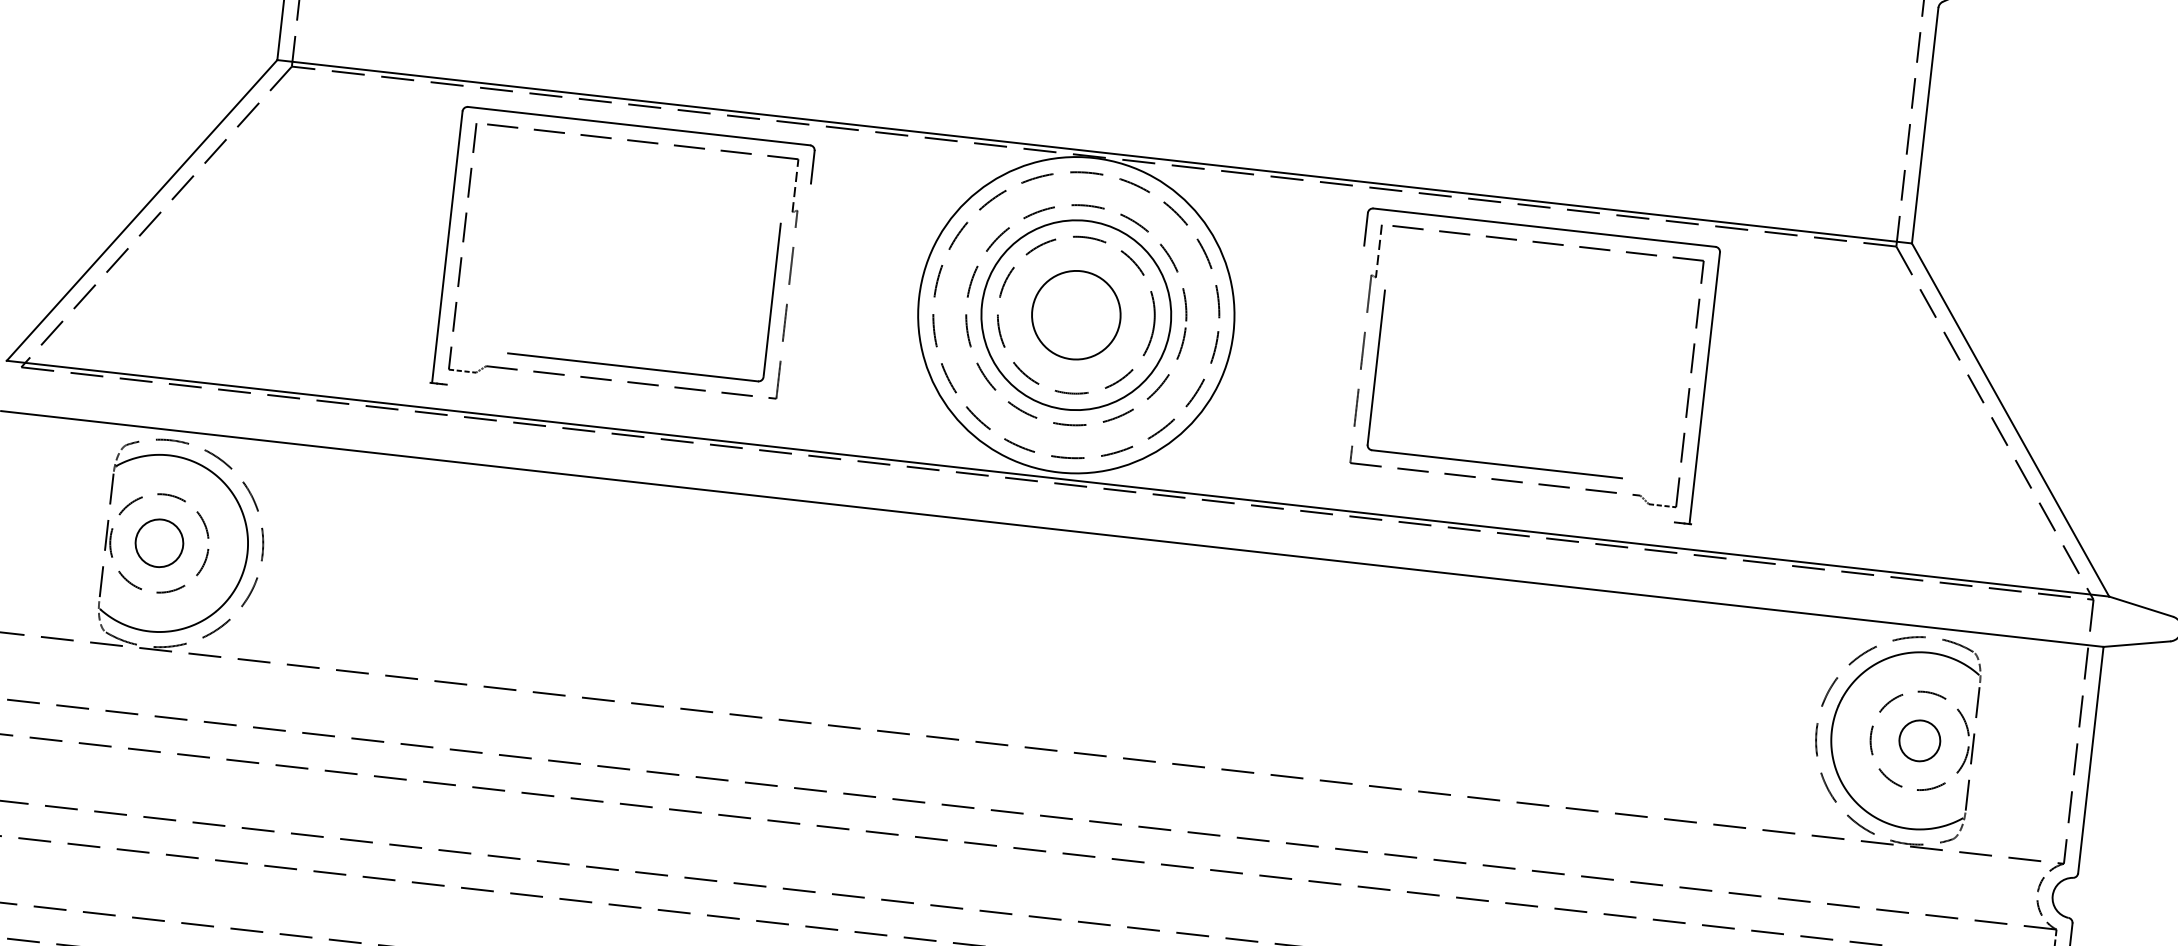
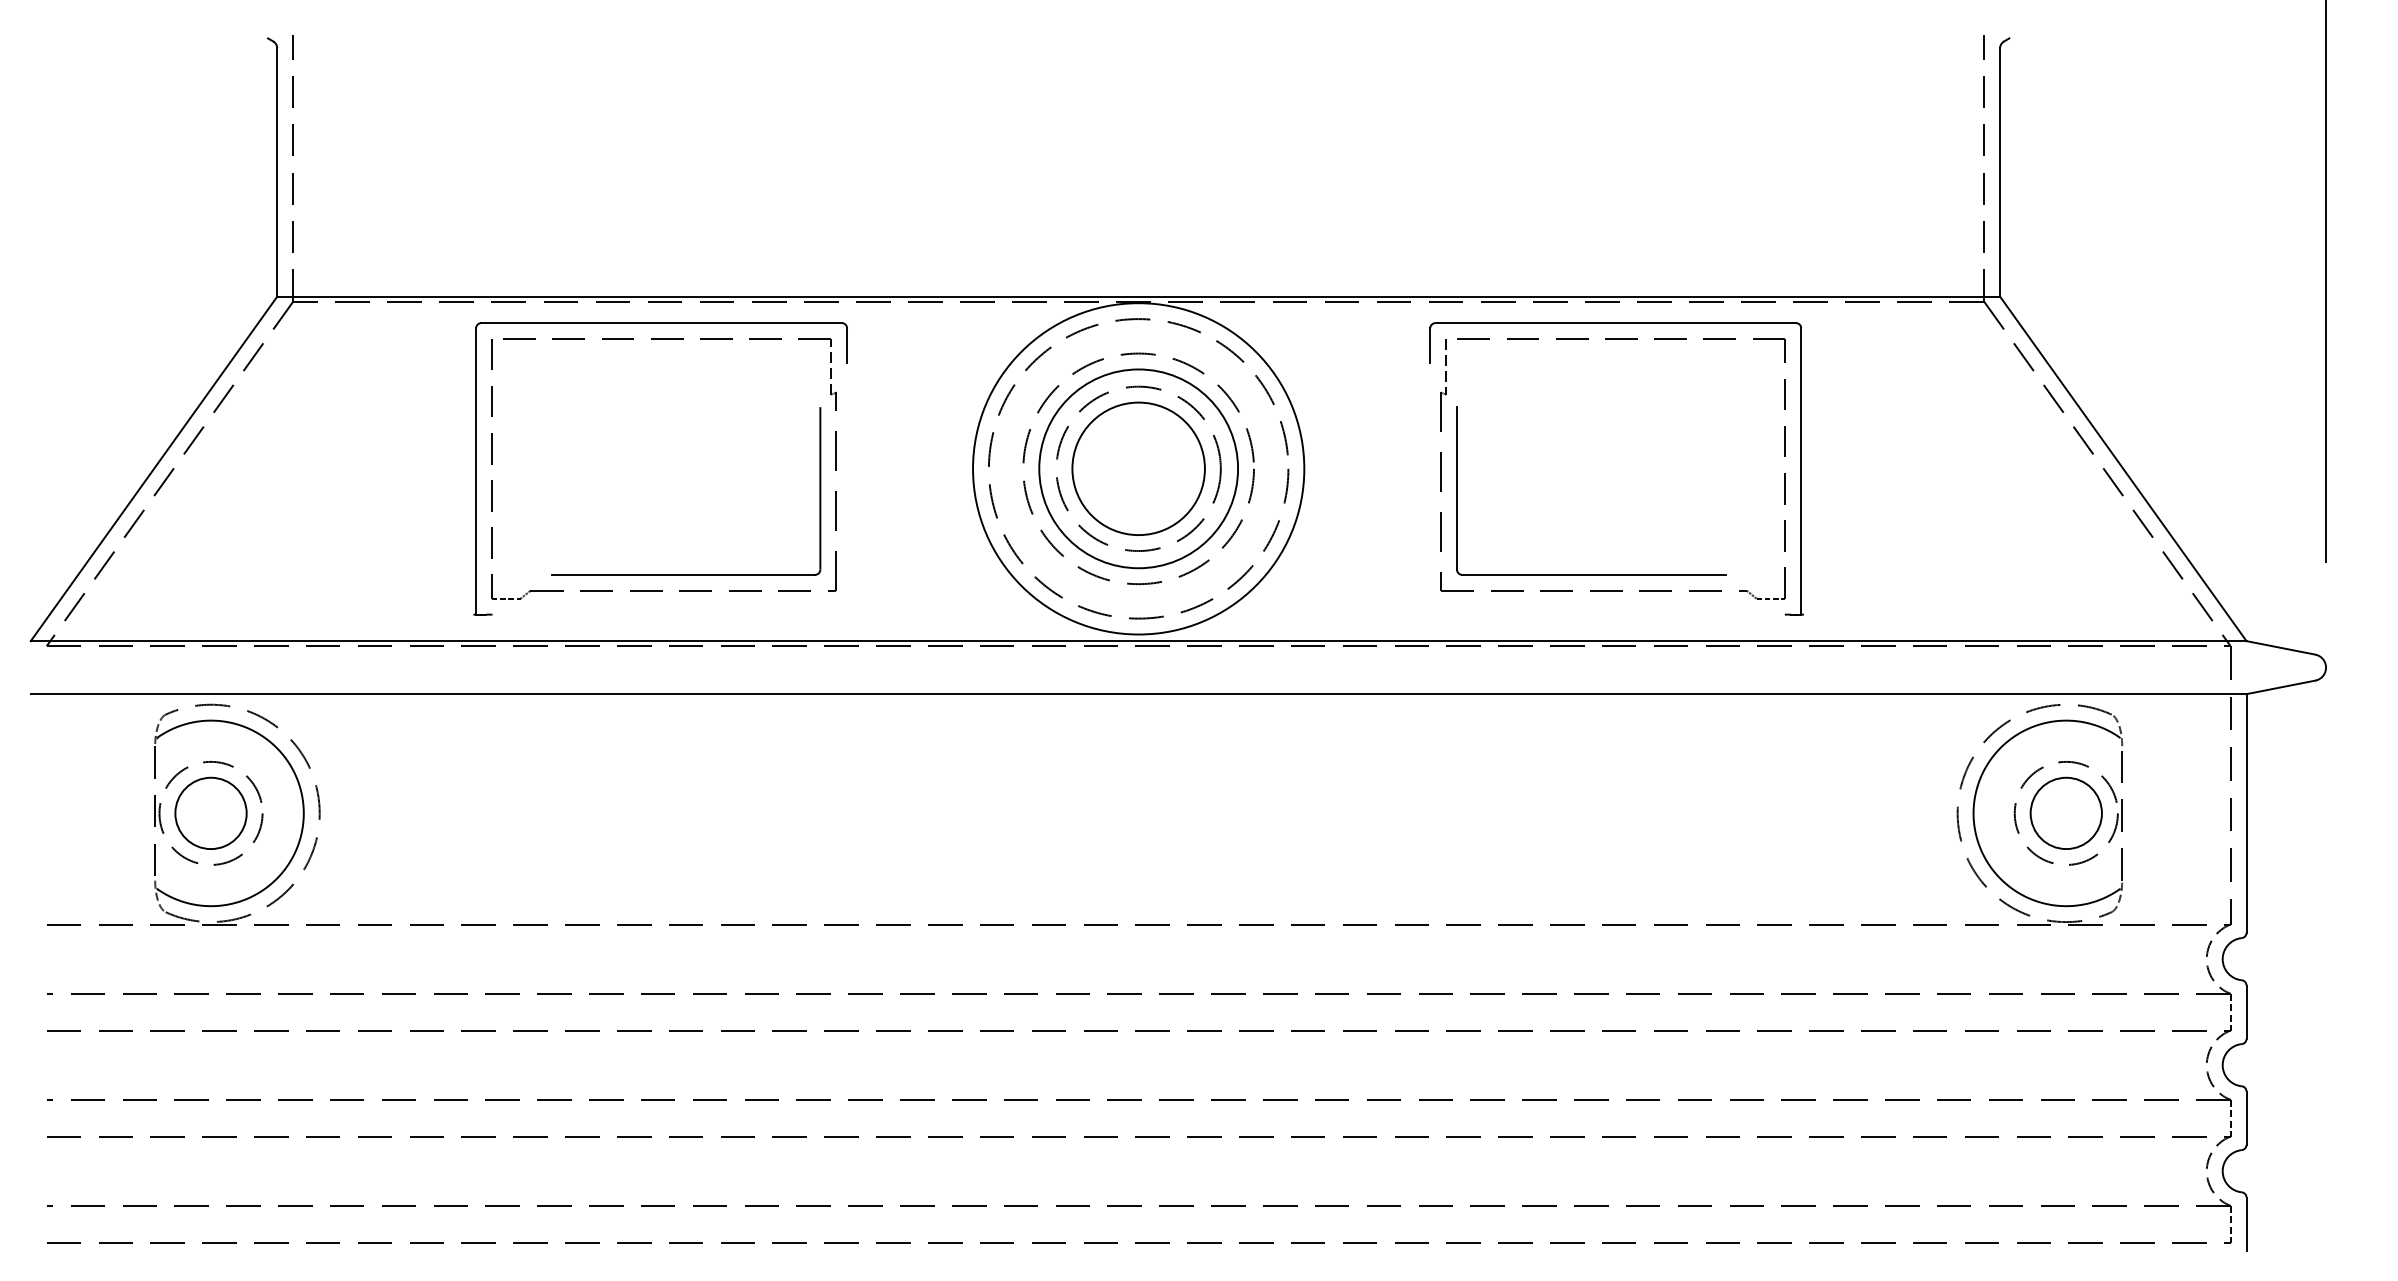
circle: (1076, 314) -> (1138, 468), size x1.43
circle: (159, 542) -> (210, 812), size x1.43
circle: (1919, 740) -> (2065, 813), size x1.67

